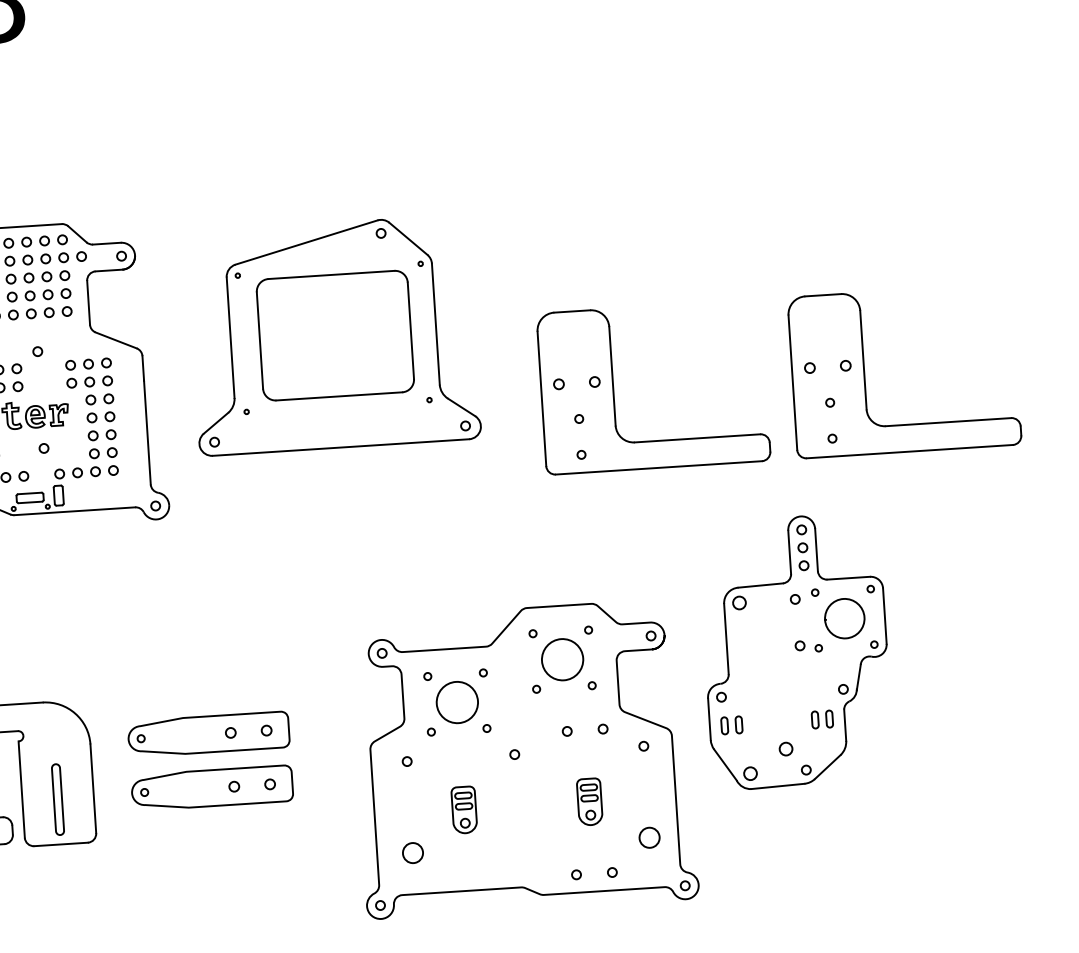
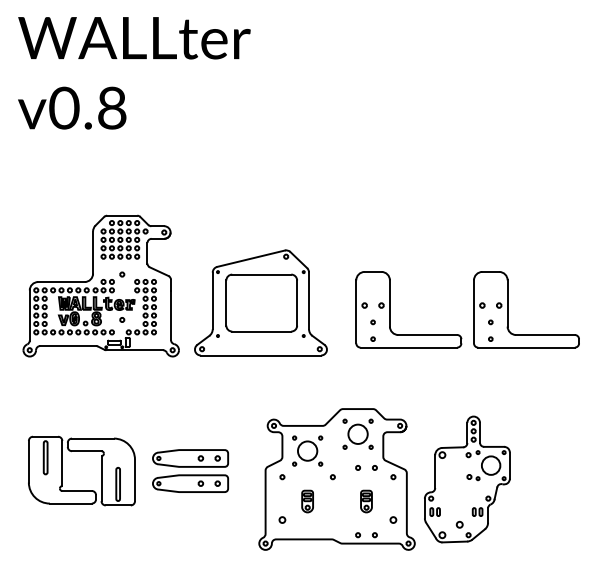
part: (332, 334) -> (260, 302), moved
part: (796, 651) -> (467, 479), moved
part: (649, 836) -> (393, 519), size x0.62
part: (413, 851) -> (282, 519), size x0.62

